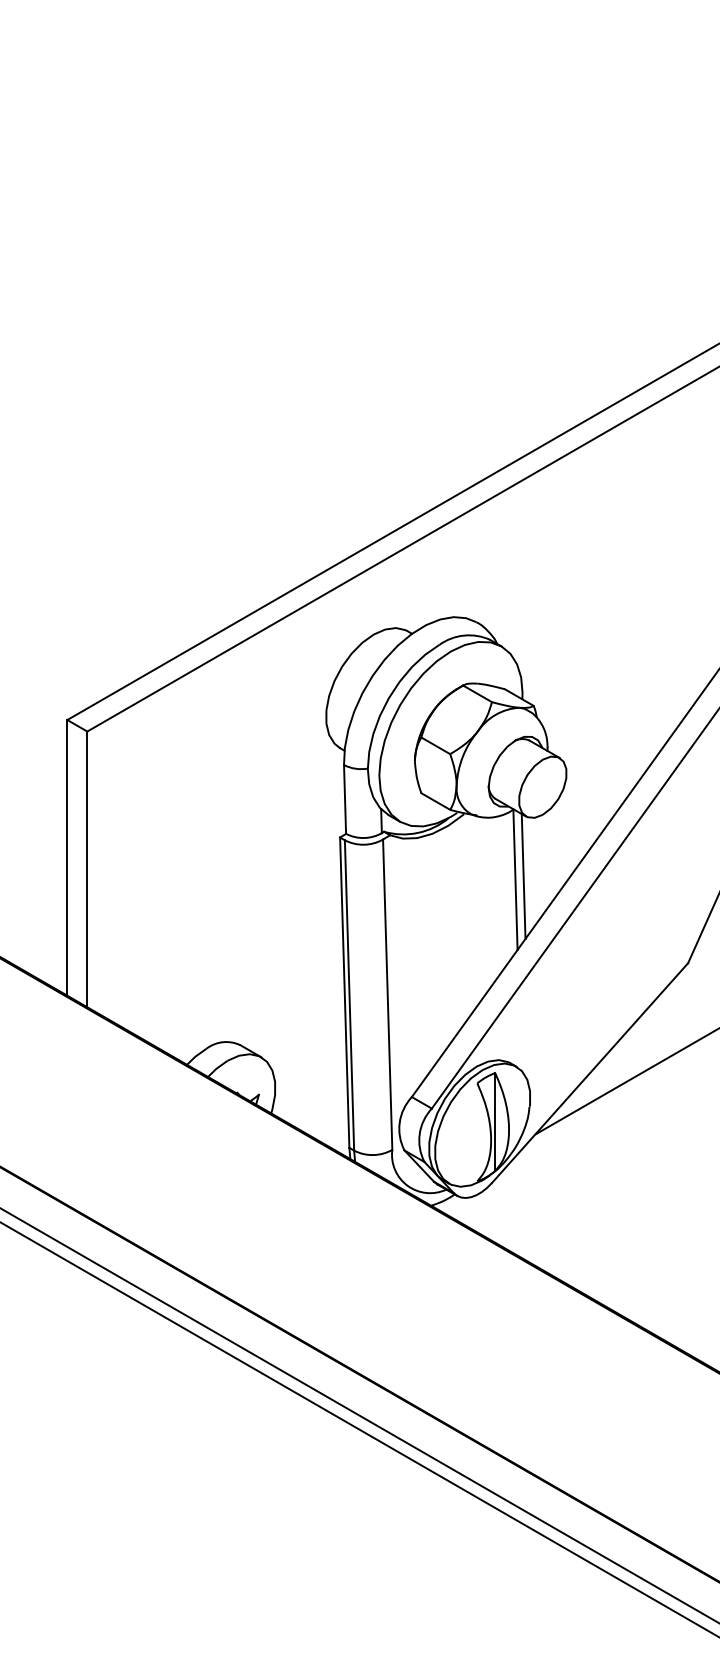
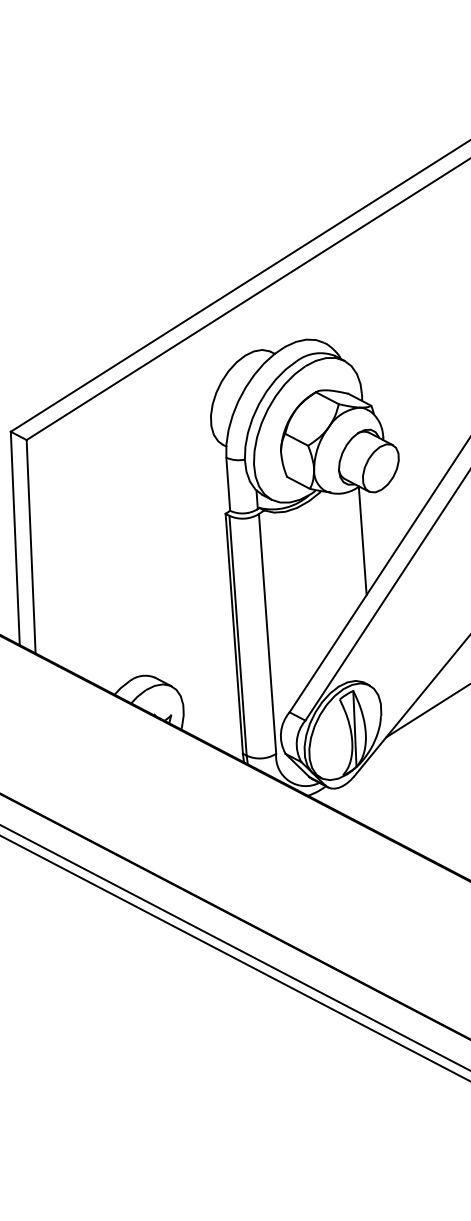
line: (523, 876) -> (368, 538), removed

